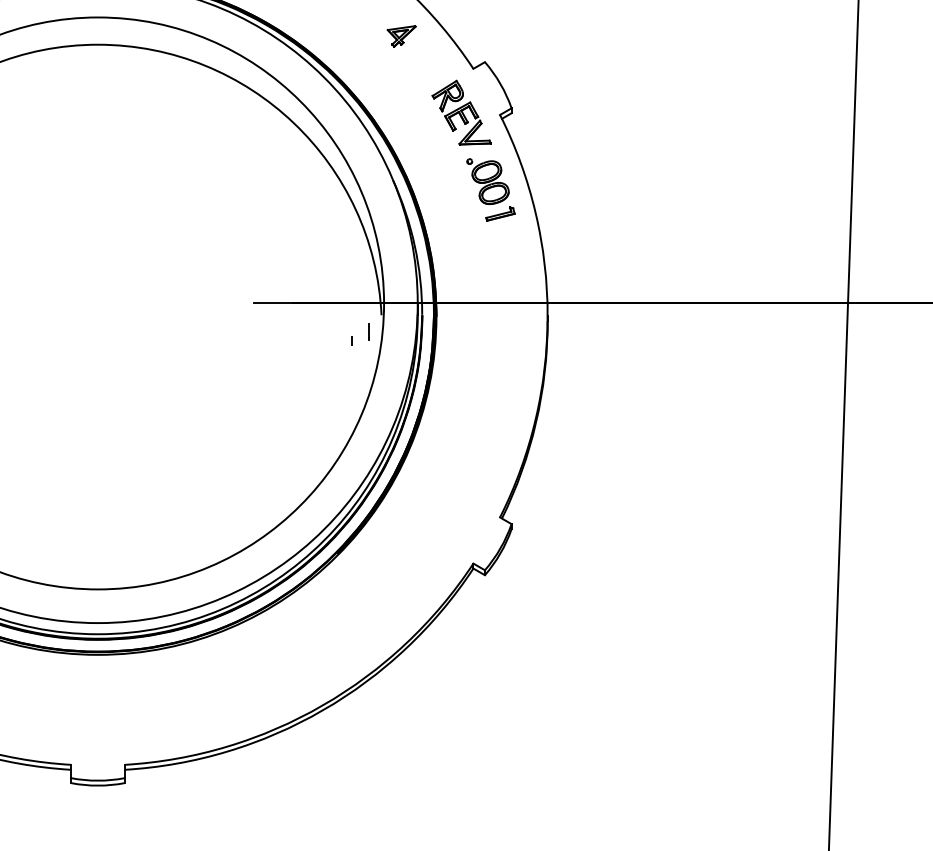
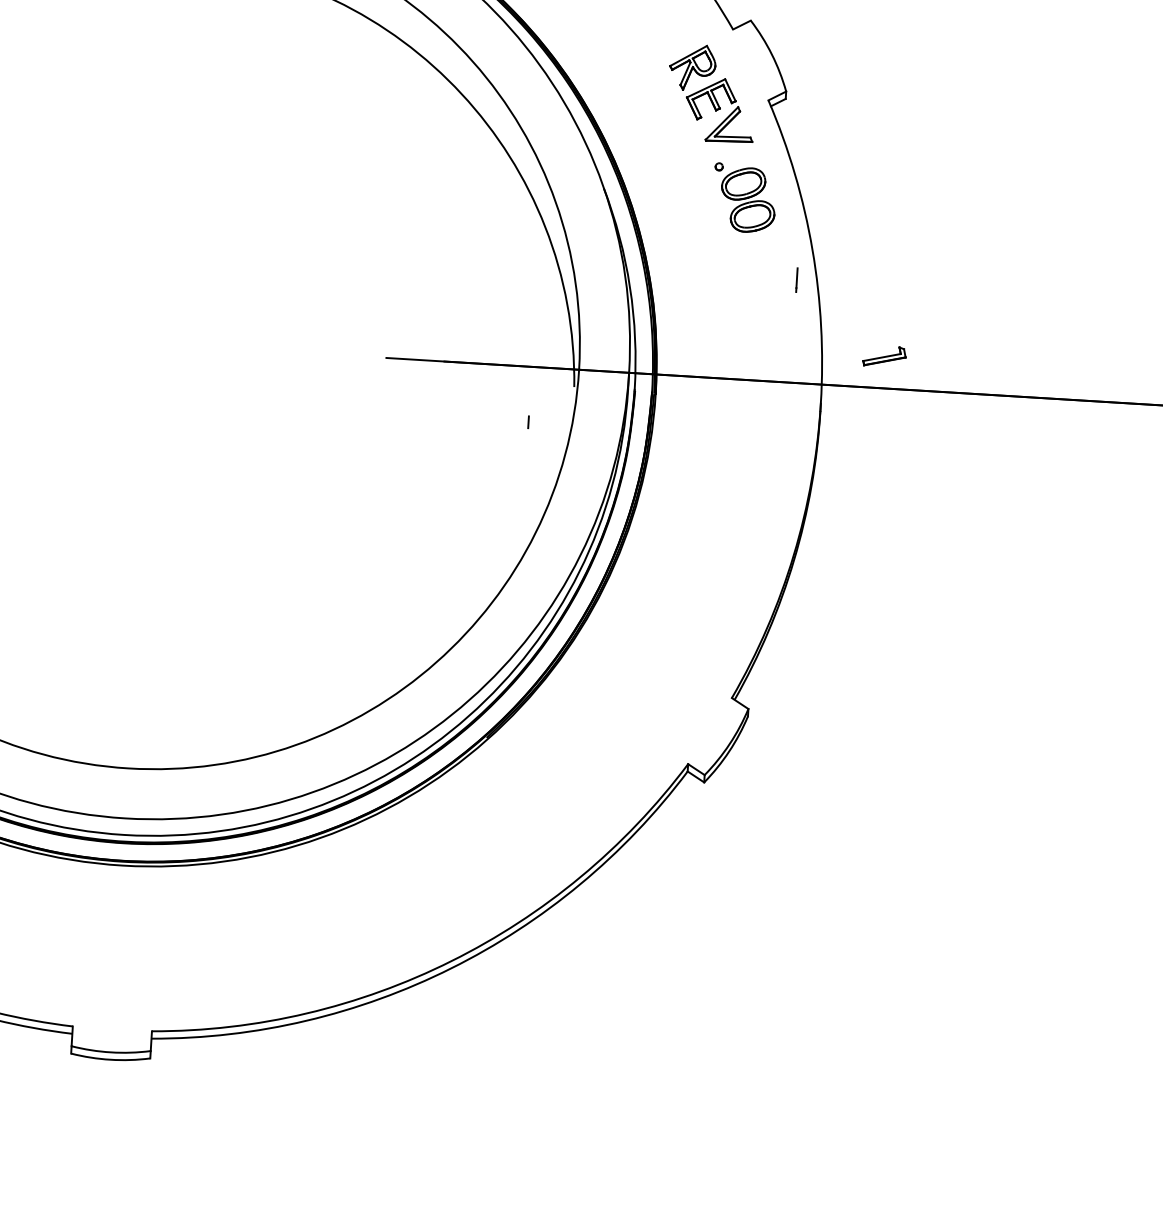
part: (500, 213) -> (884, 355), moved
line: (368, 331) -> (796, 278), moved

